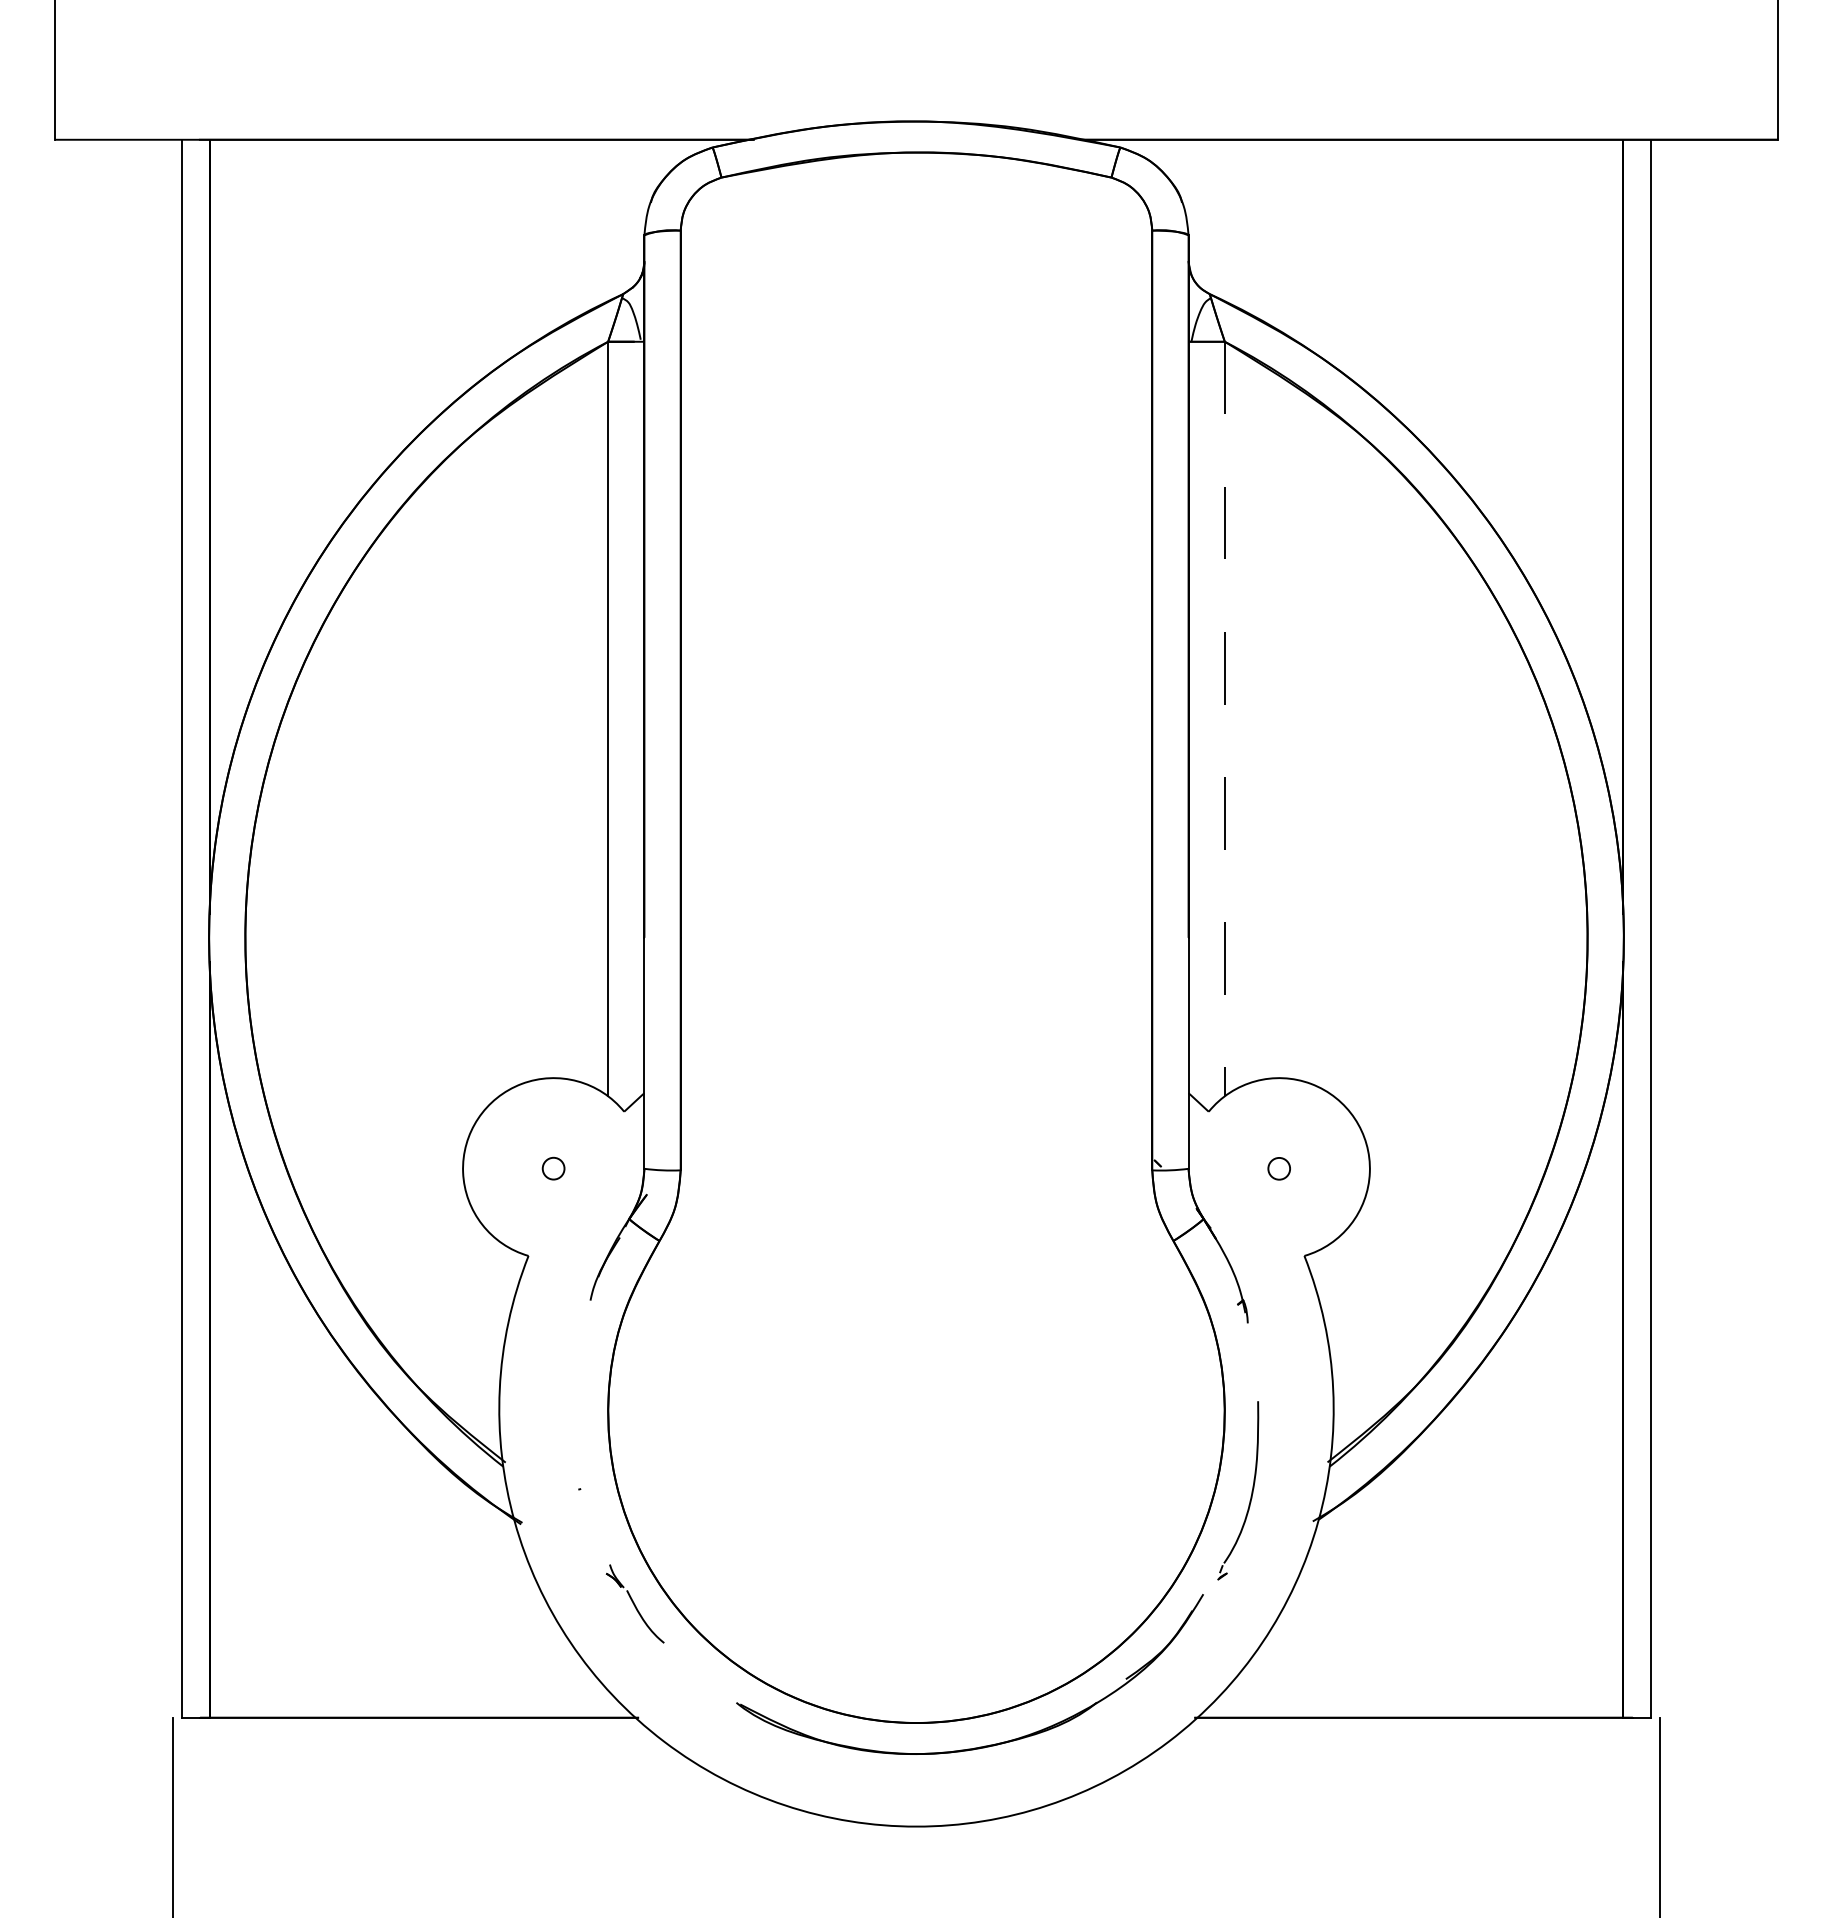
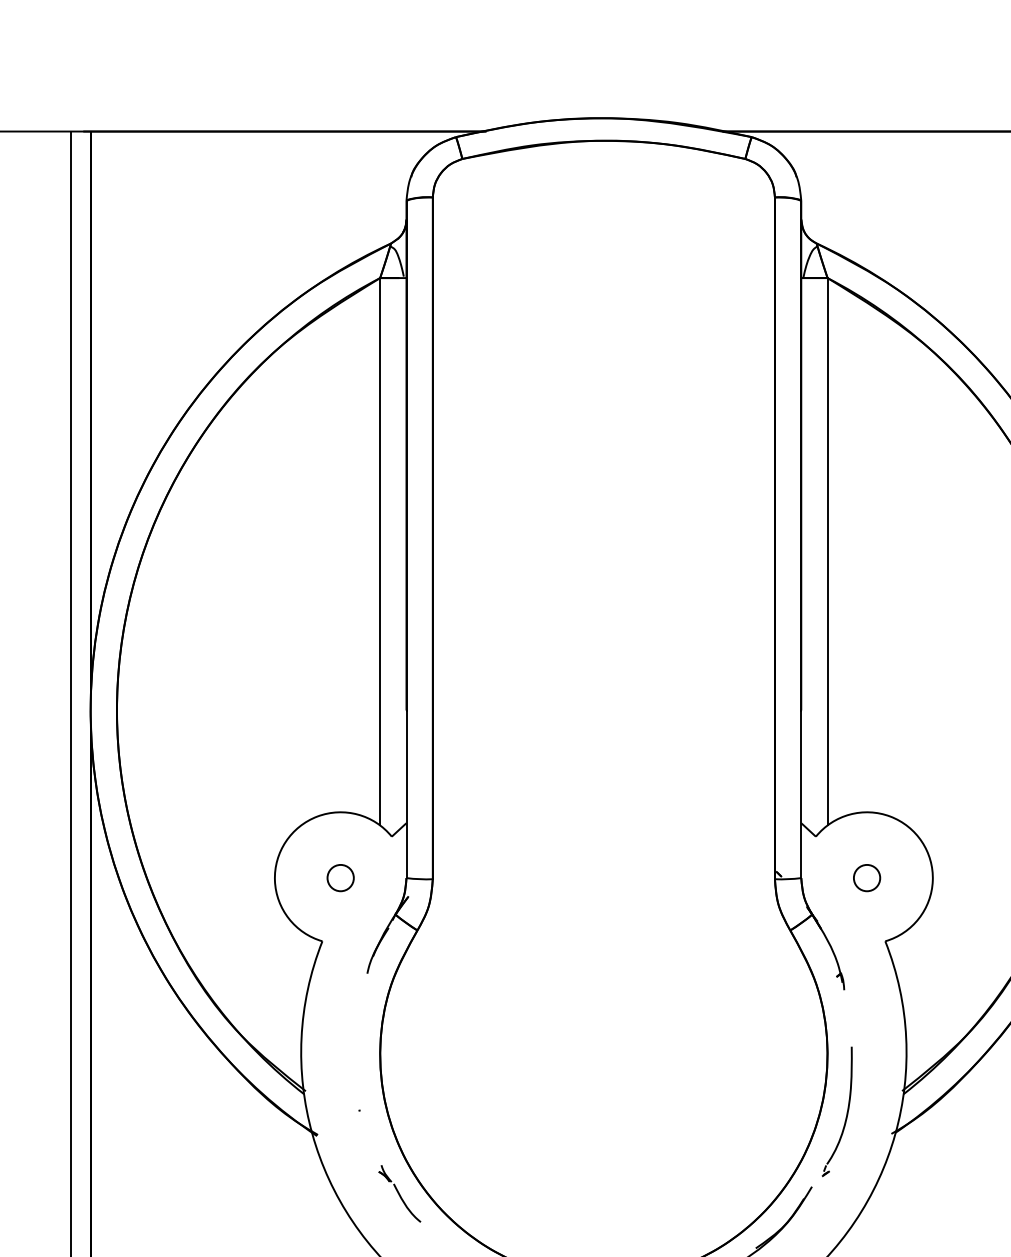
line: (1224, 719) -> (827, 552), dashed -> solid
circle: (553, 1168) -> (340, 877), size x1.67
circle: (1279, 1168) -> (867, 877), size x1.67

